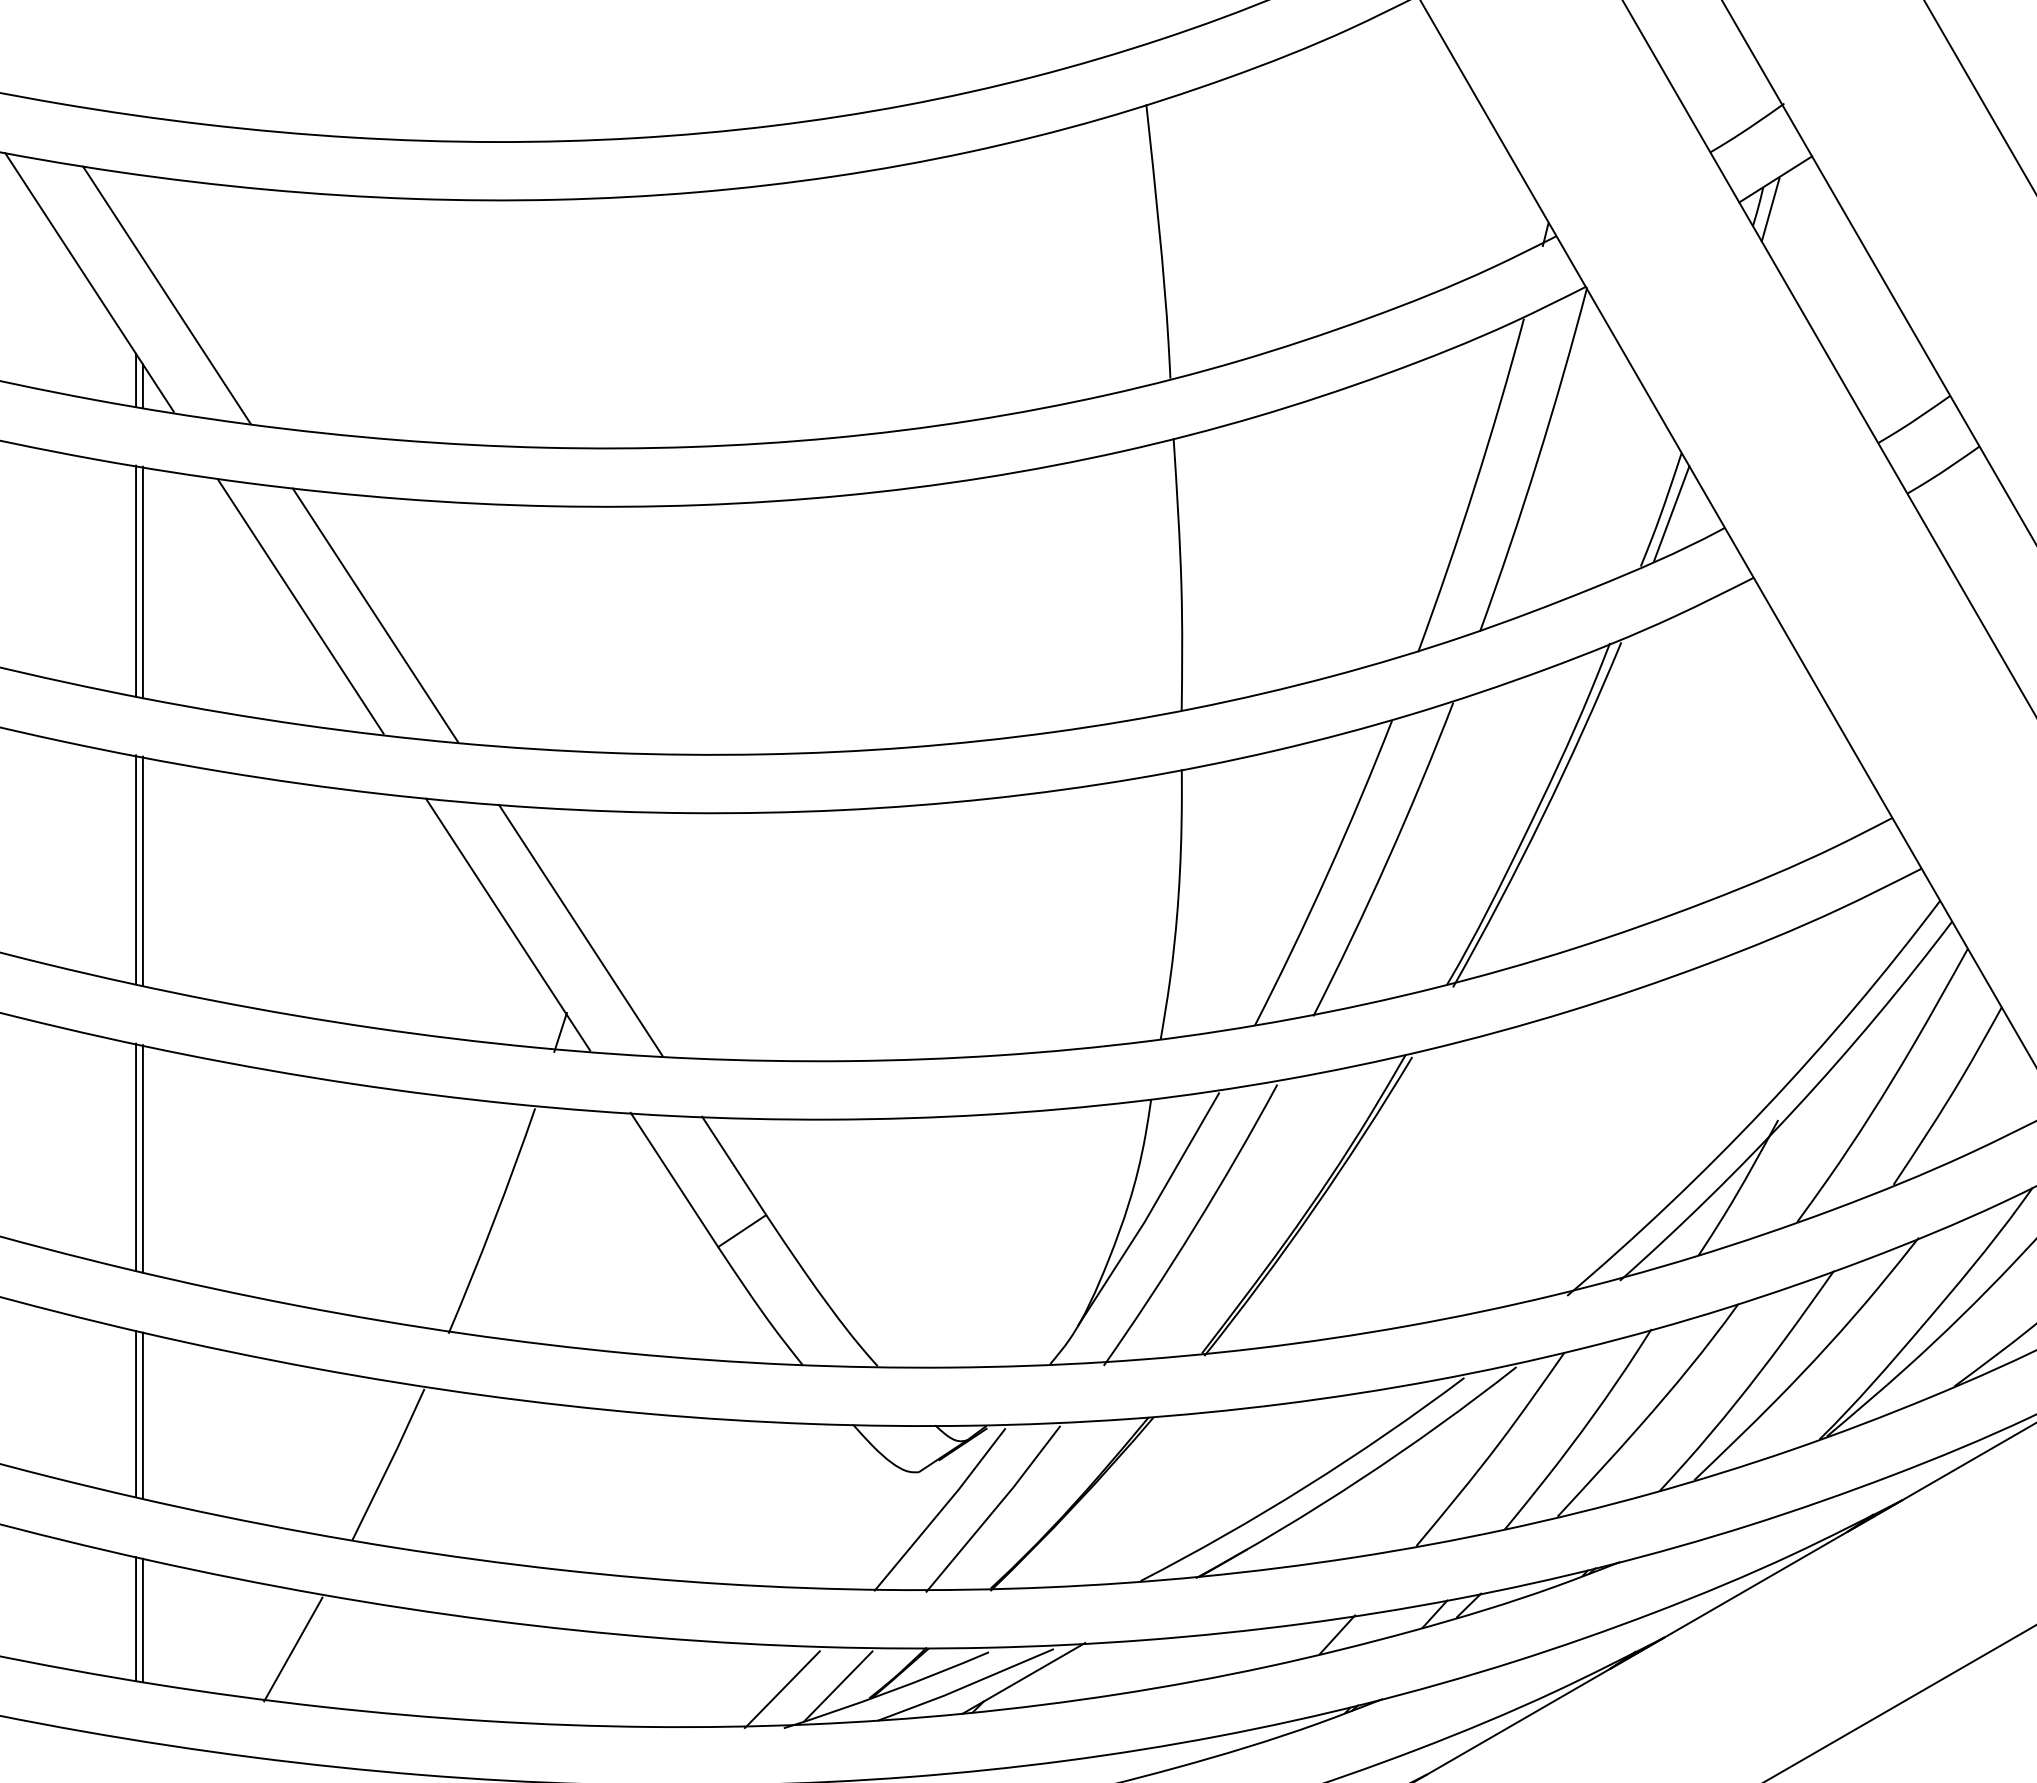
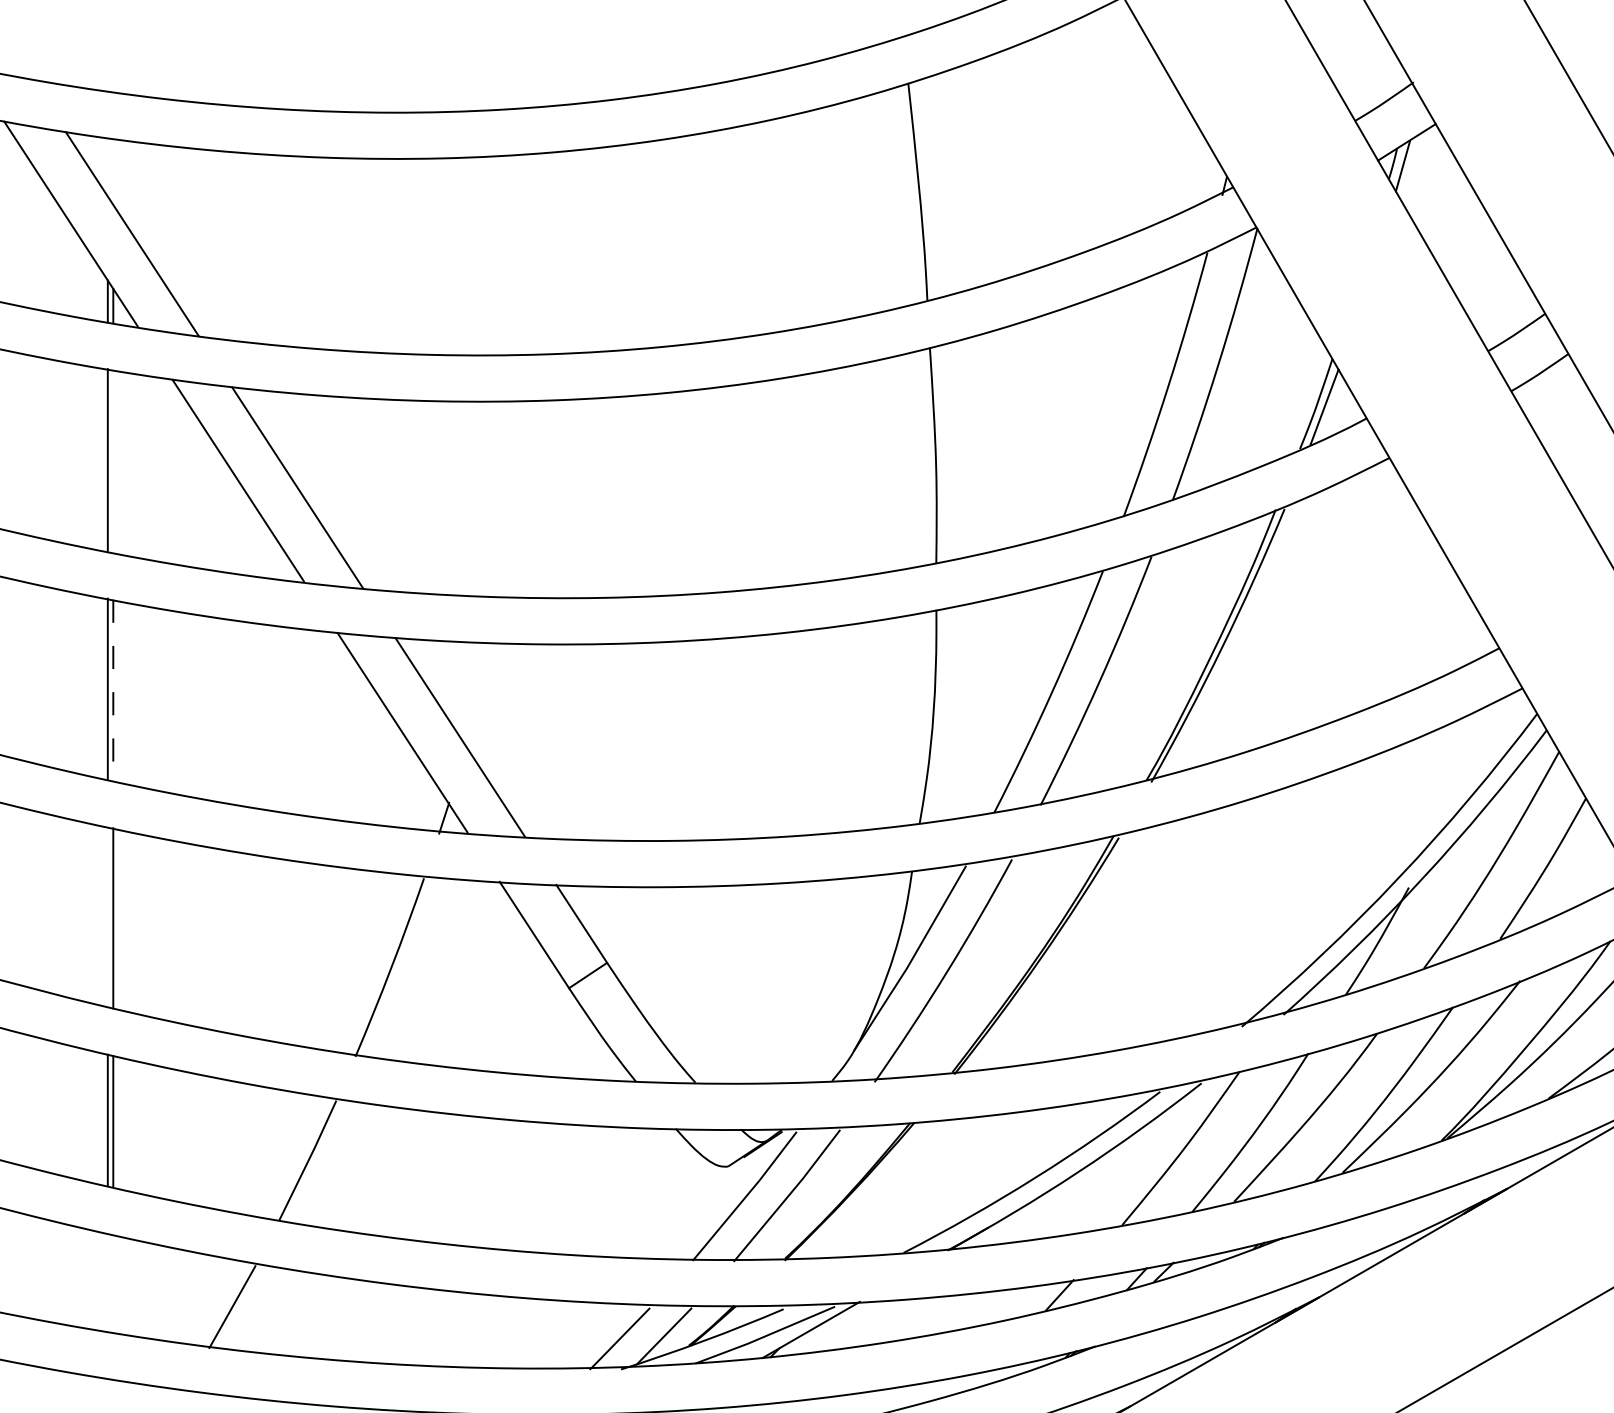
line: (142, 582) -> (112, 461), removed
line: (142, 871) -> (112, 690), solid -> dashed
line: (136, 1157) -> (108, 917), removed
line: (136, 1618) -> (108, 1282), removed
line: (142, 1620) -> (112, 1284), removed

